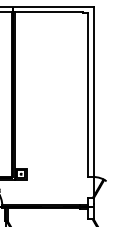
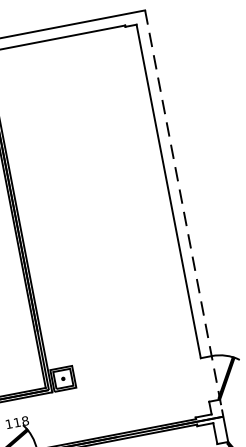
line: (93, 105) -> (183, 210), solid -> dashed

